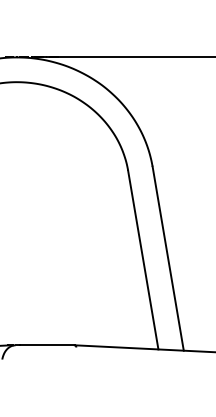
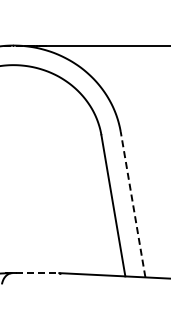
line: (168, 258) -> (133, 204), solid -> dashed
line: (47, 345) -> (37, 273), solid -> dashed

